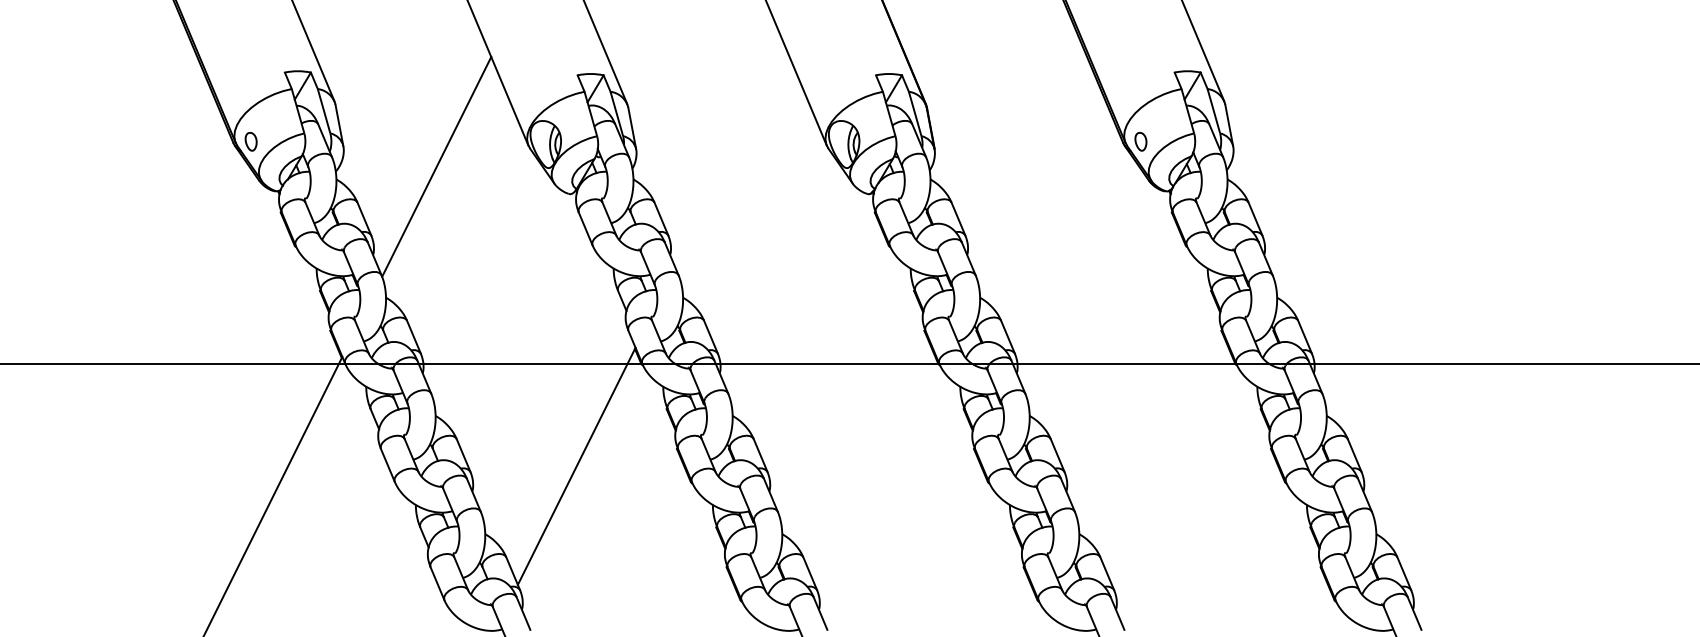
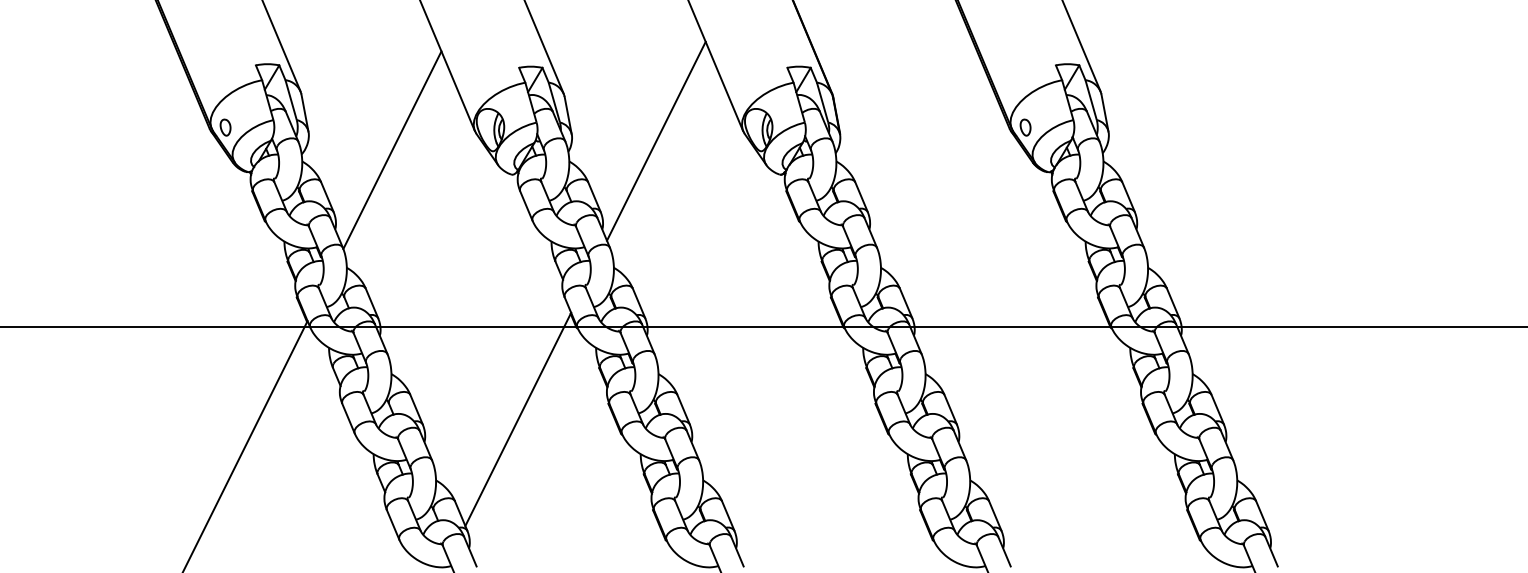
line: (730, 156) -> (656, 140), added

